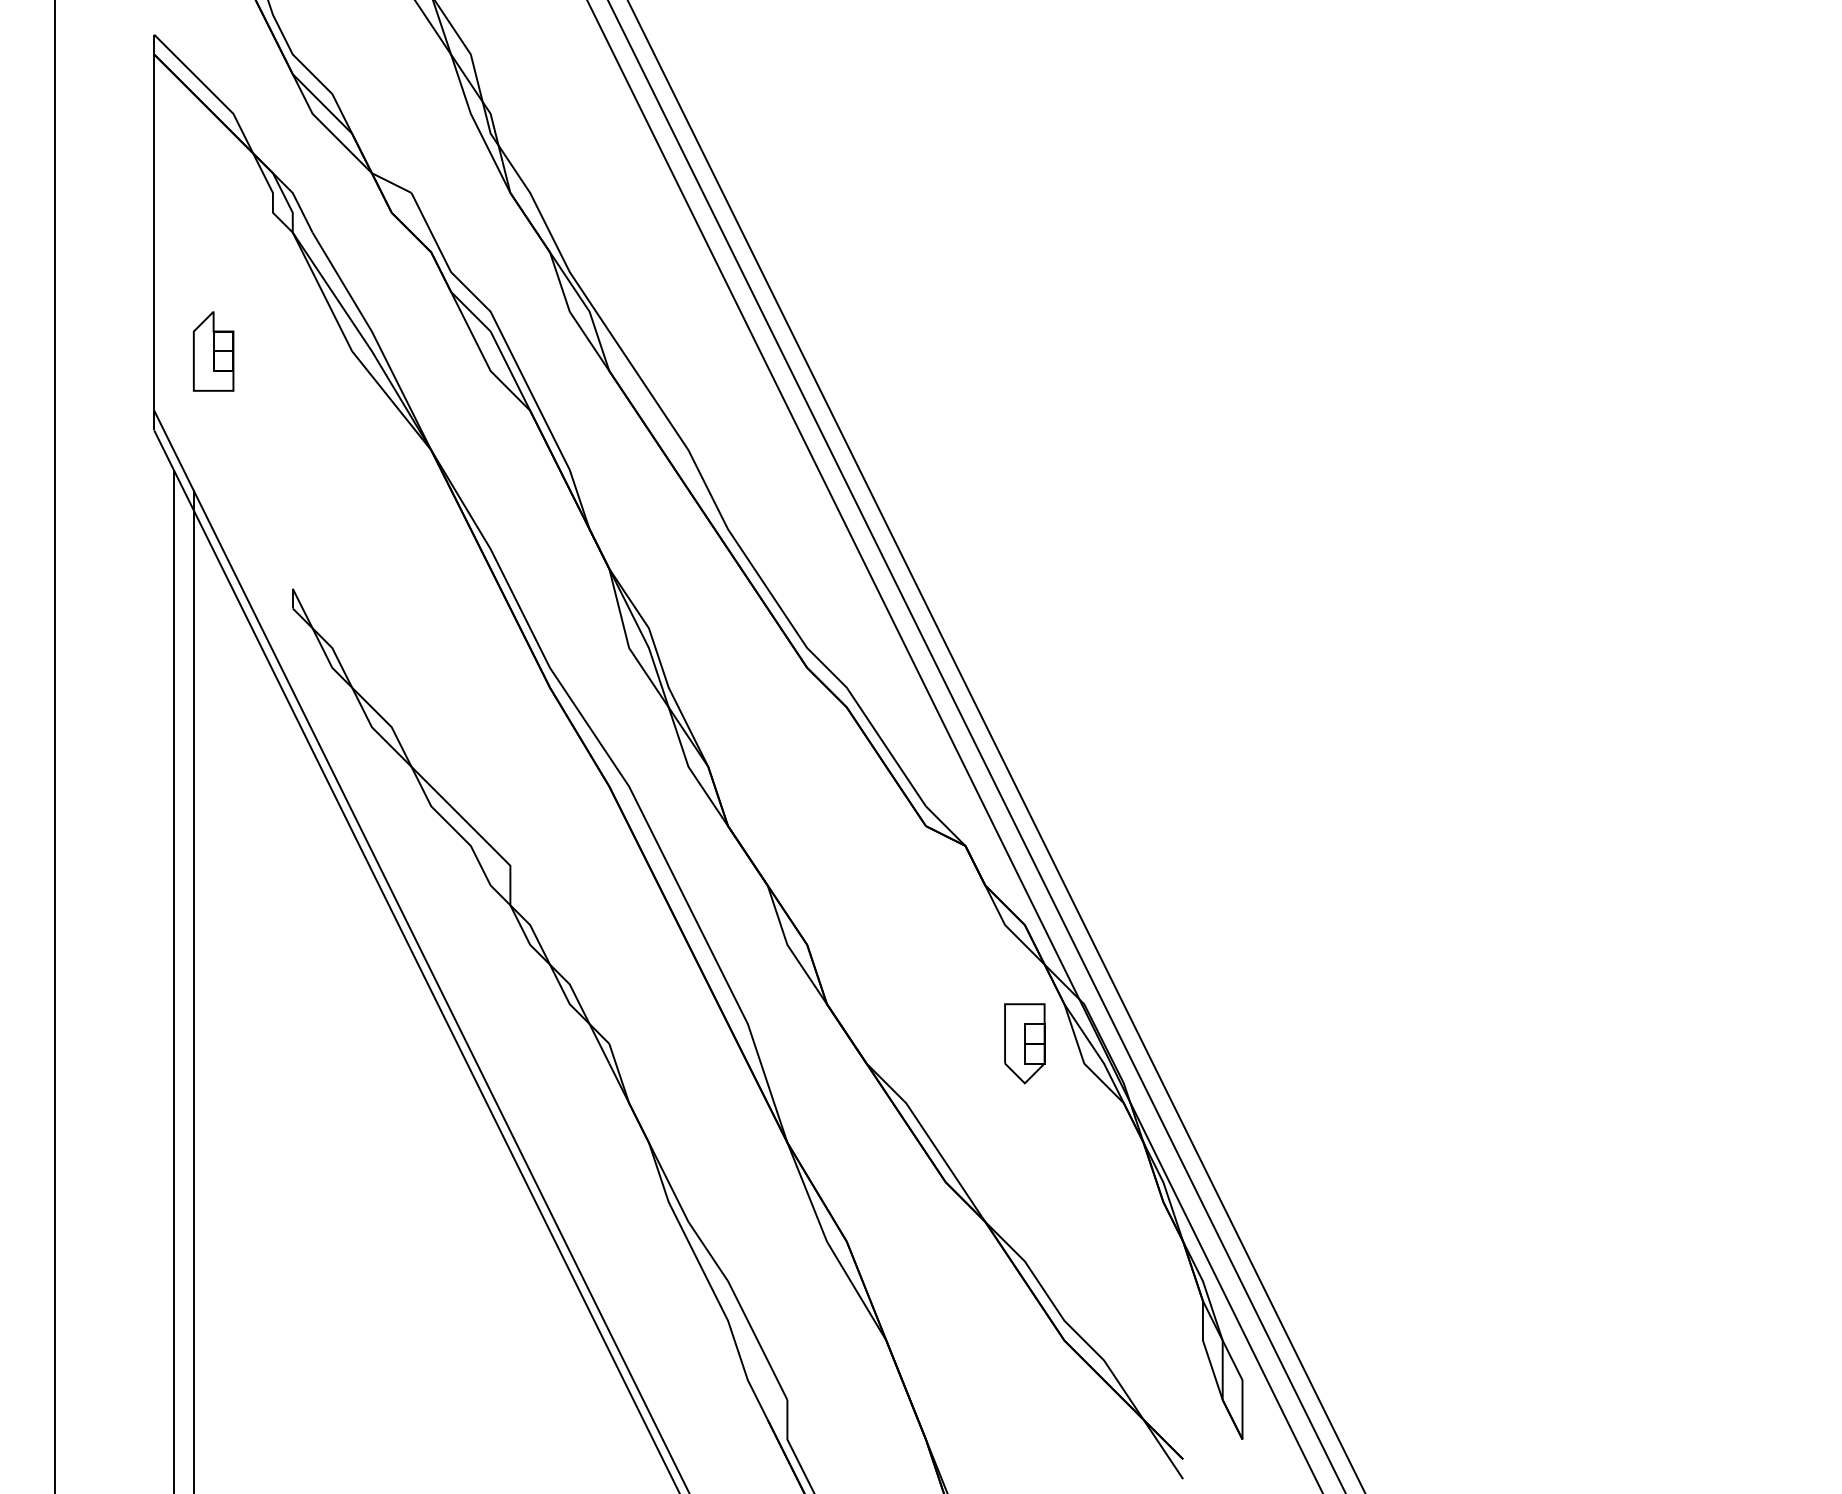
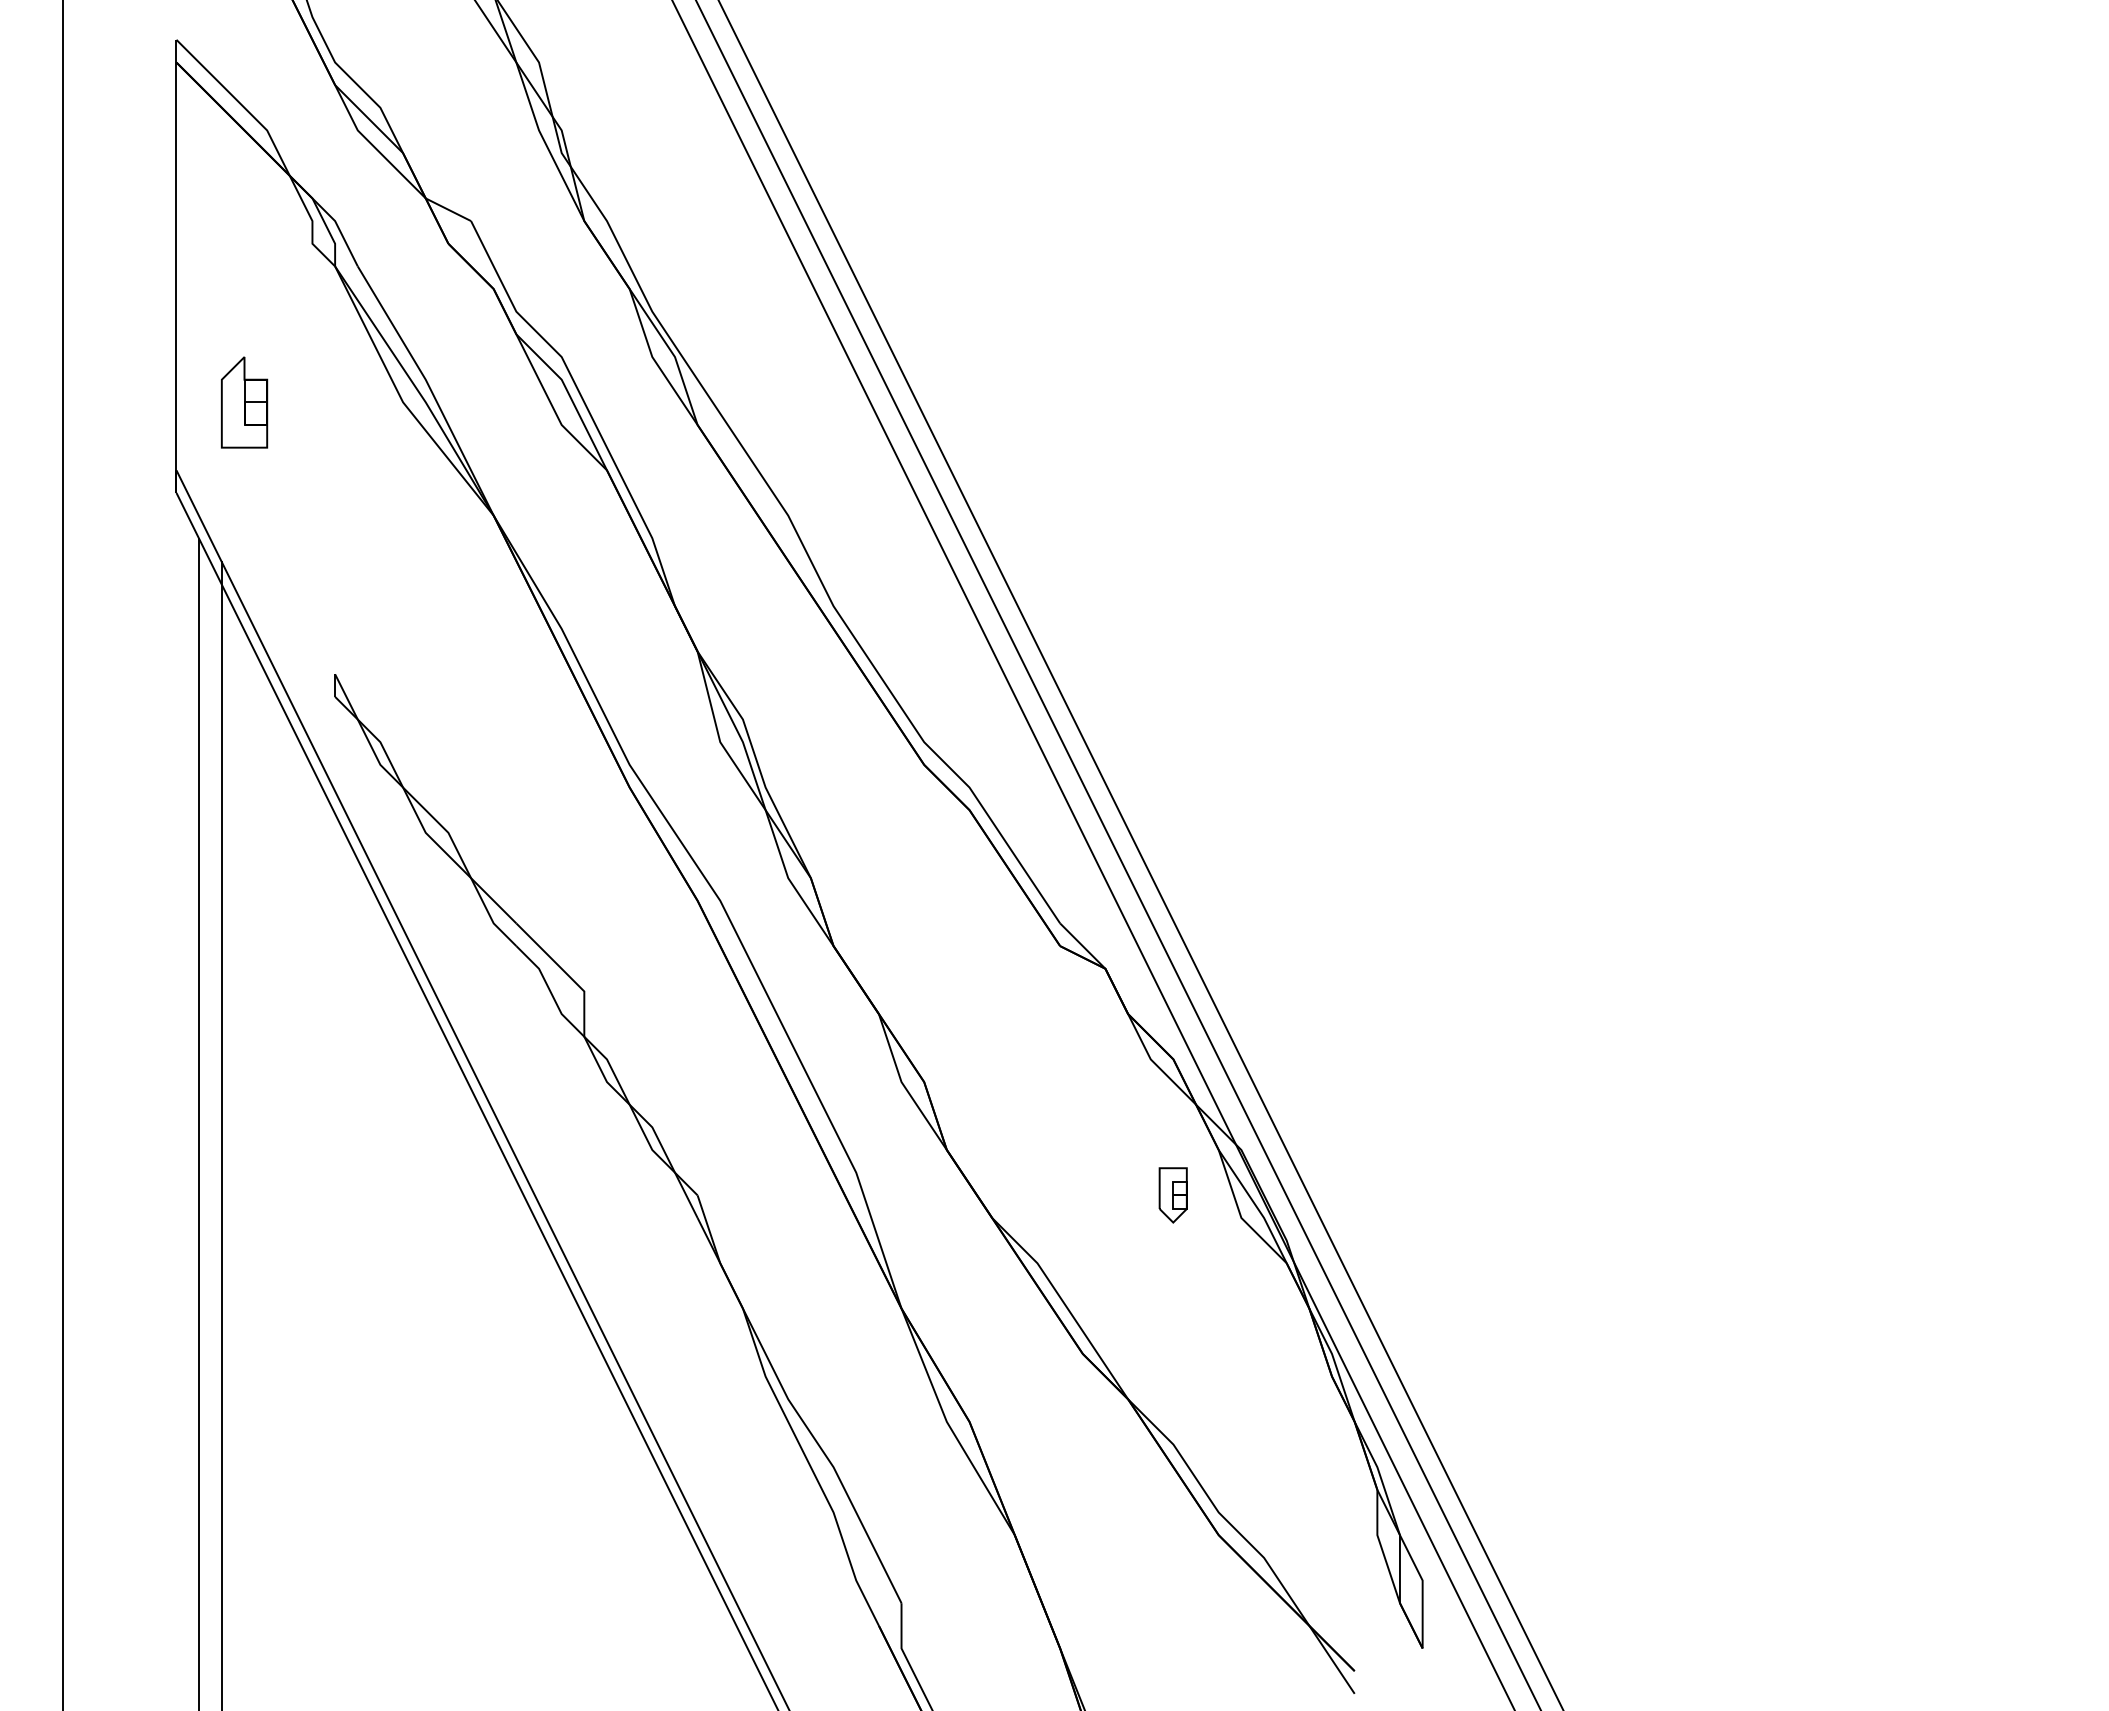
part: (1024, 1043) -> (1172, 1195), size x0.6

